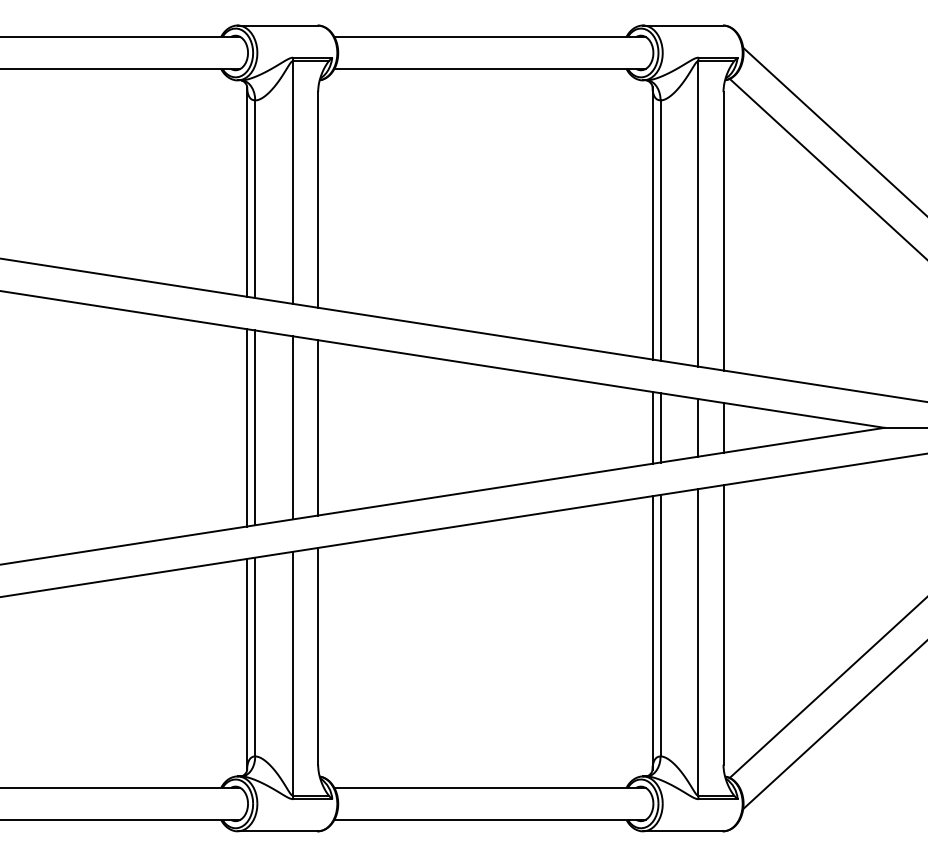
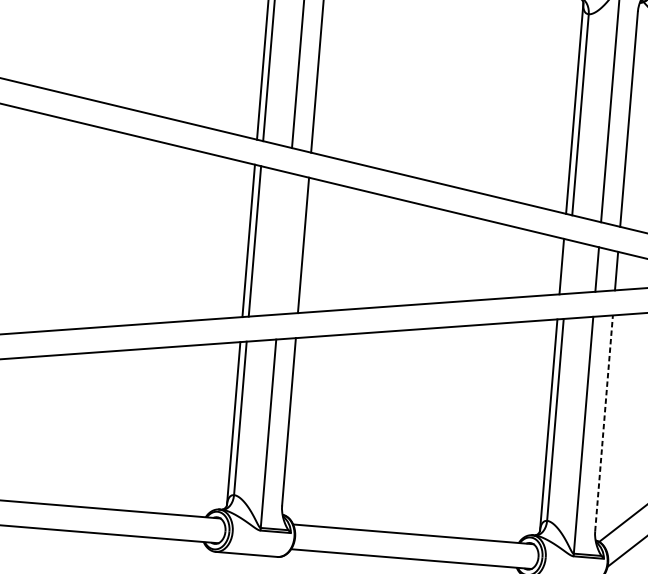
line: (293, 427) -> (284, 243), removed
line: (660, 427) -> (567, 266), removed
line: (723, 624) -> (604, 423), solid -> dashed

